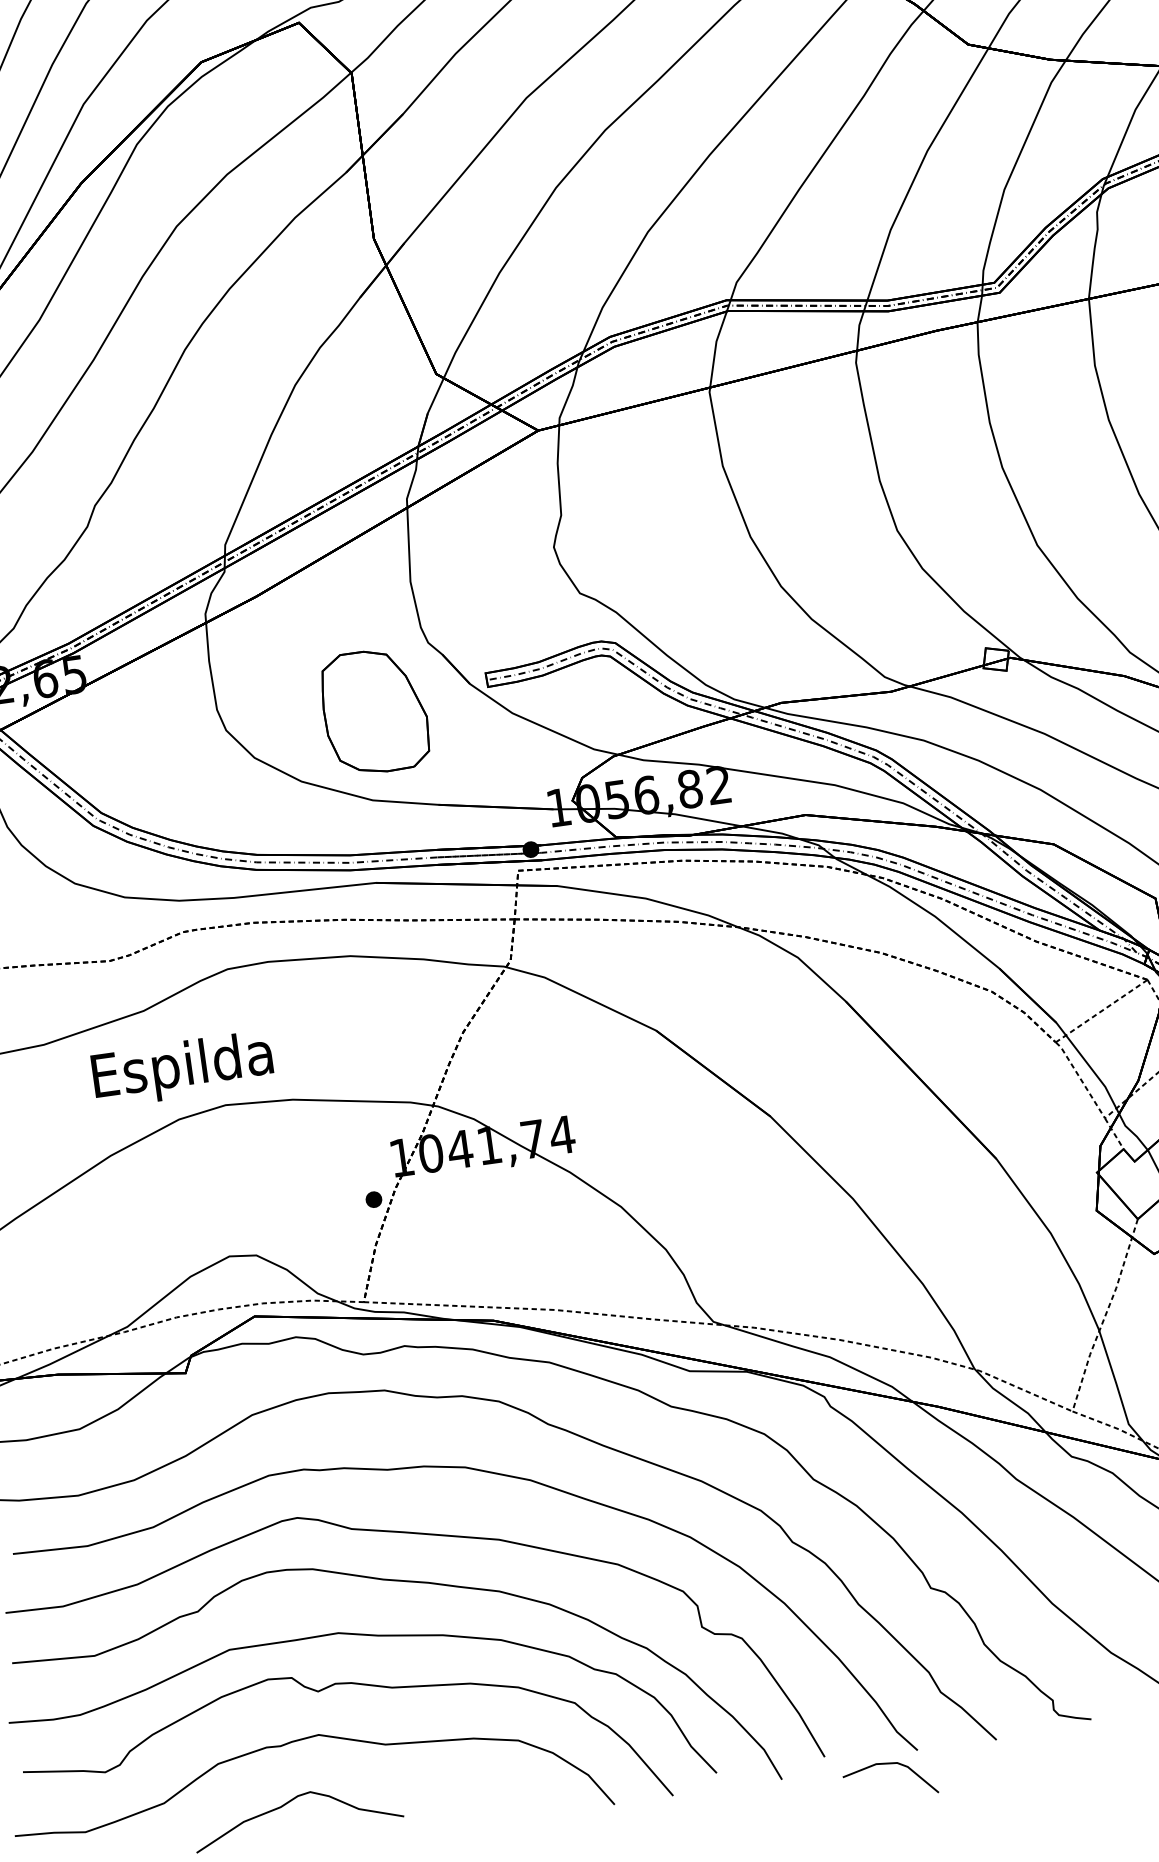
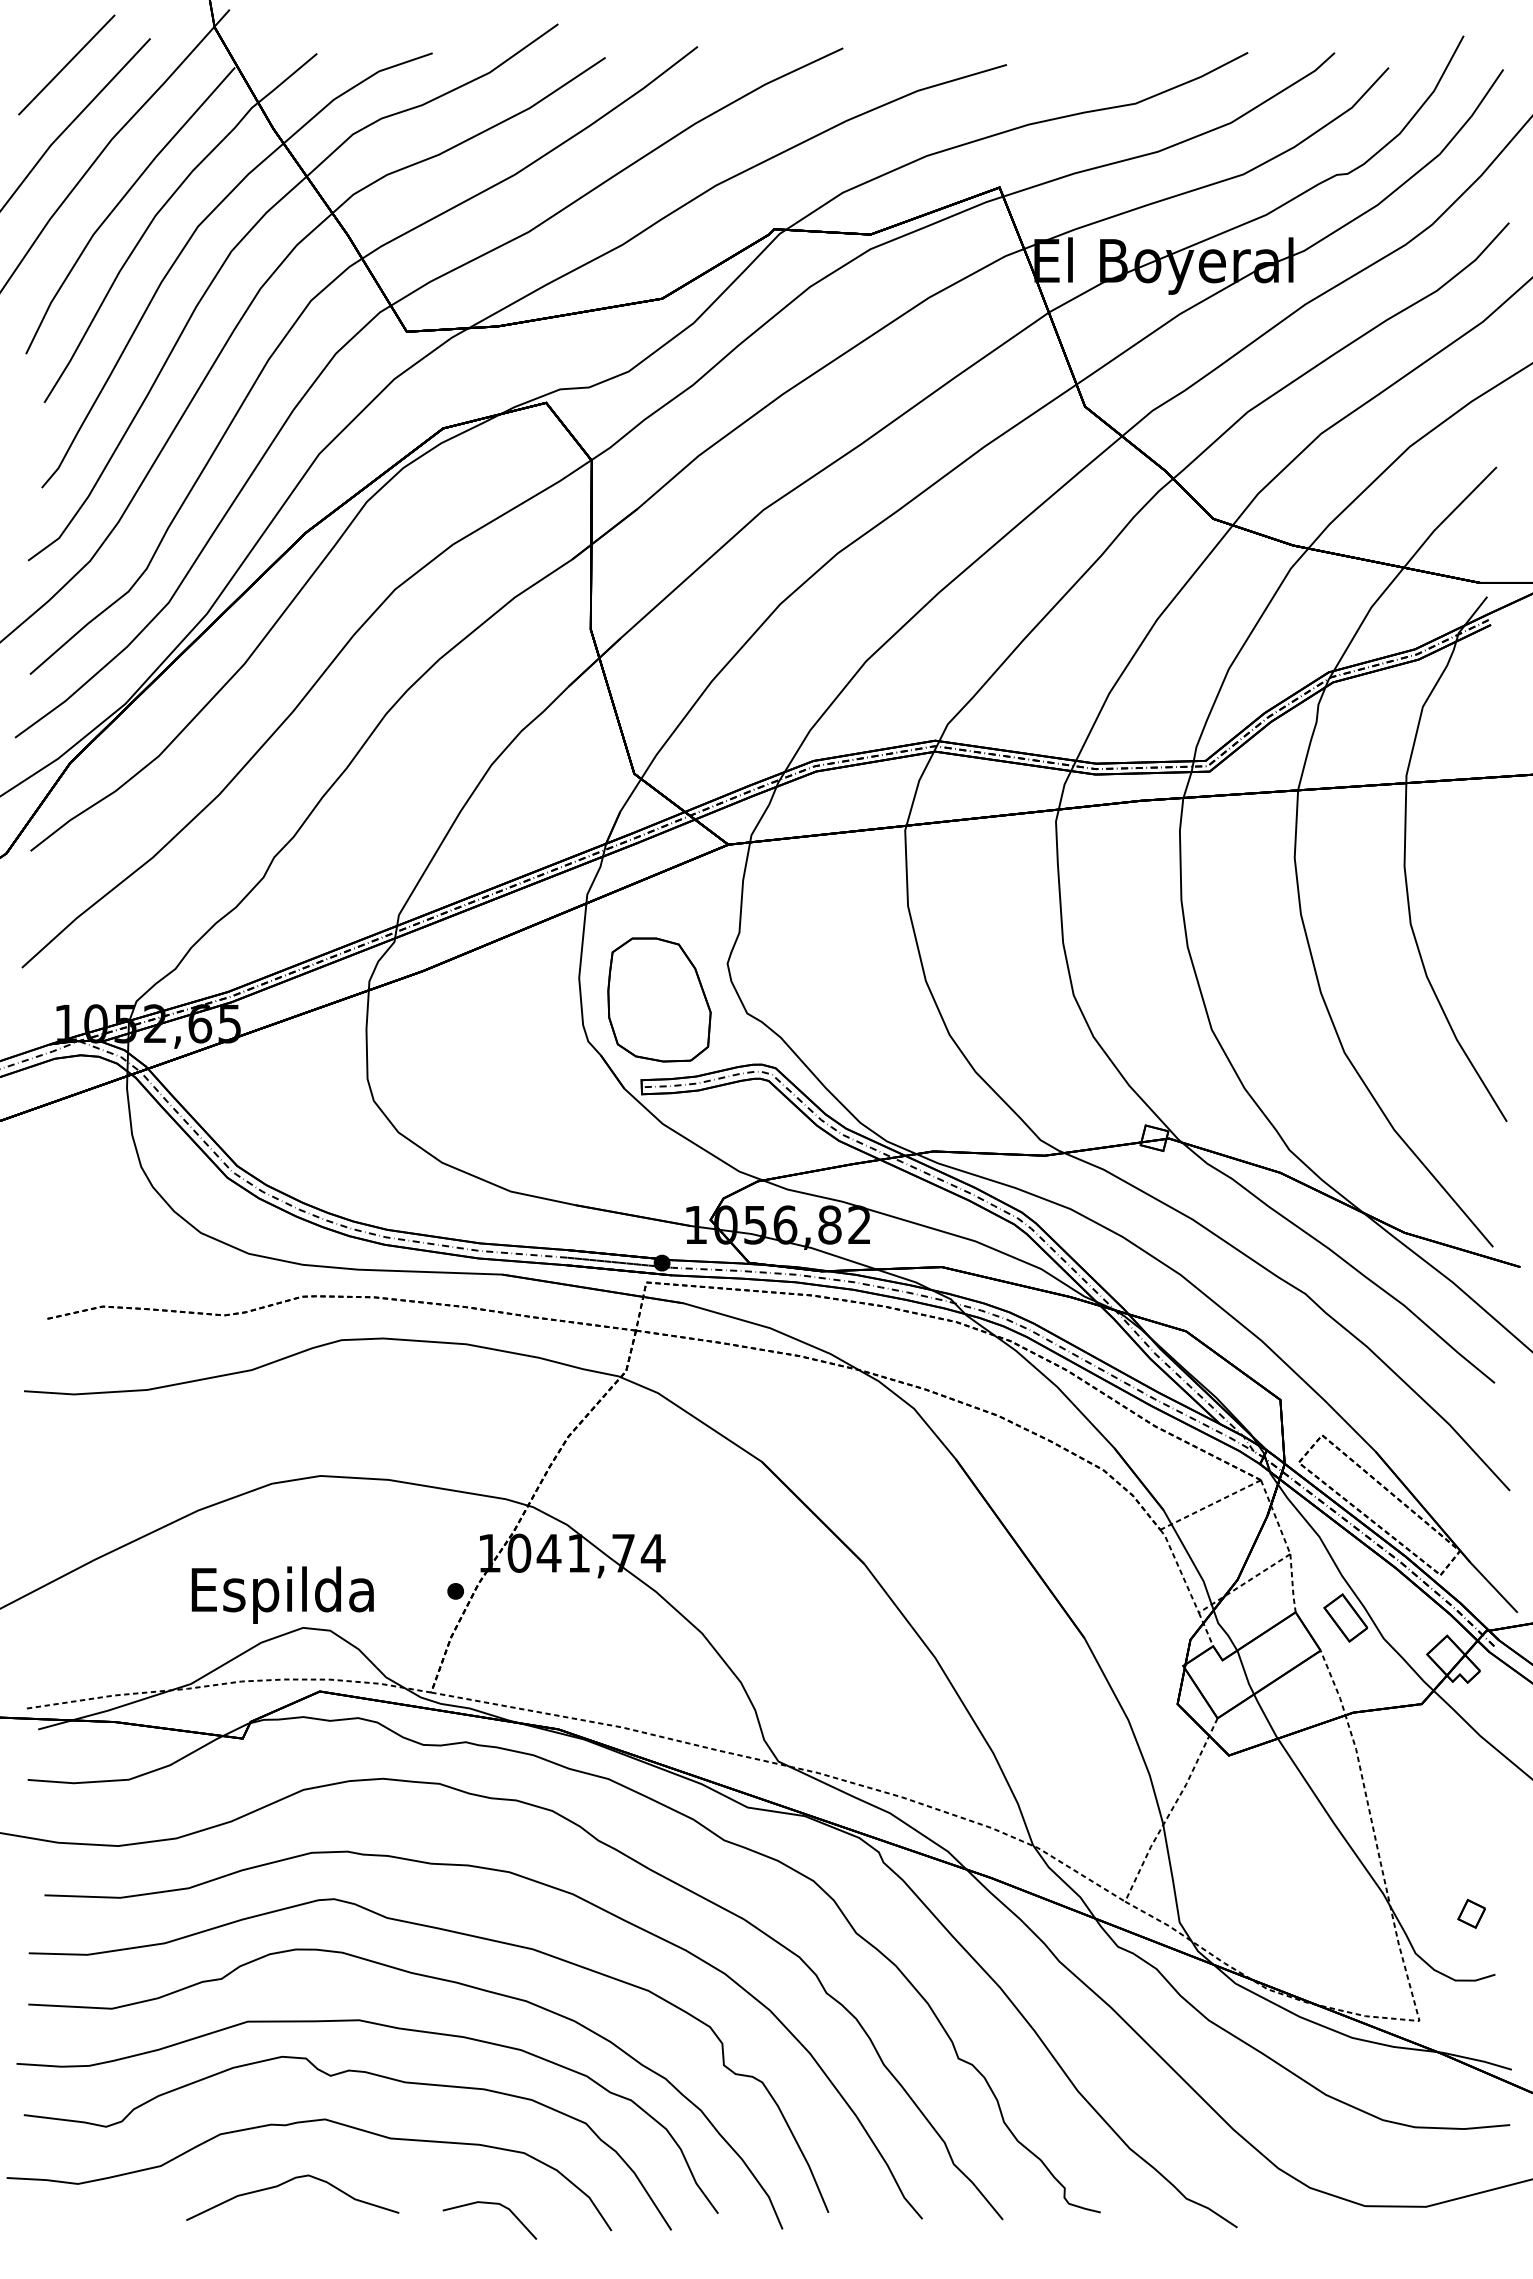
part: (375, 711) -> (659, 999), moved
text: (182, 1068) -> (282, 1594), moved
line: (889, 1764) -> (491, 2204), moved

